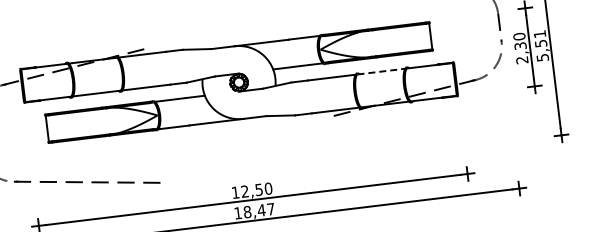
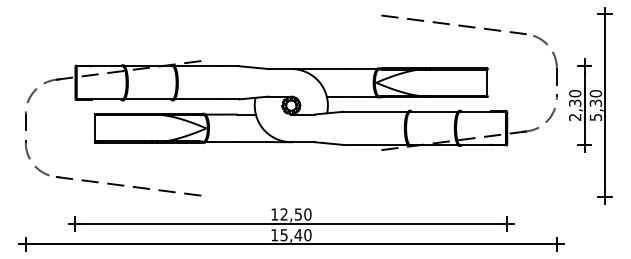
text: (540, 39) -> (595, 98), 5,51 -> 5,30
line: (380, 71) -> (433, 111), dashed -> solid
text: (258, 211) -> (295, 235), 18,47 -> 15,40

